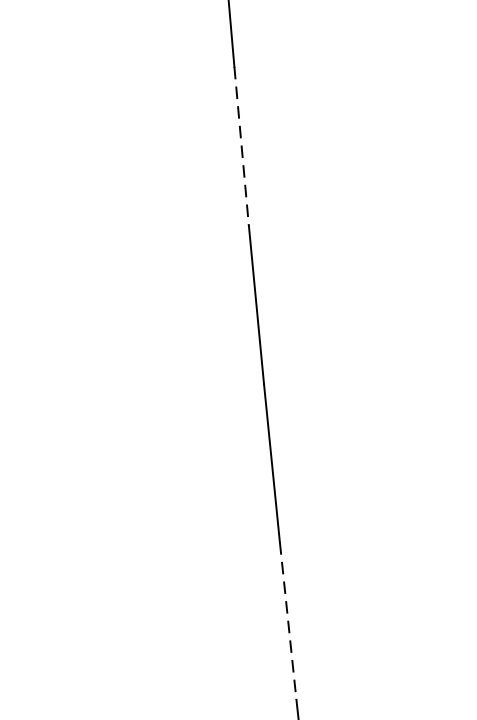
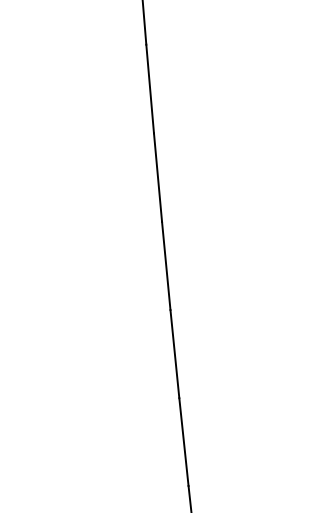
line: (242, 147) -> (158, 178), dashed -> solid
line: (287, 621) -> (183, 442), dashed -> solid

